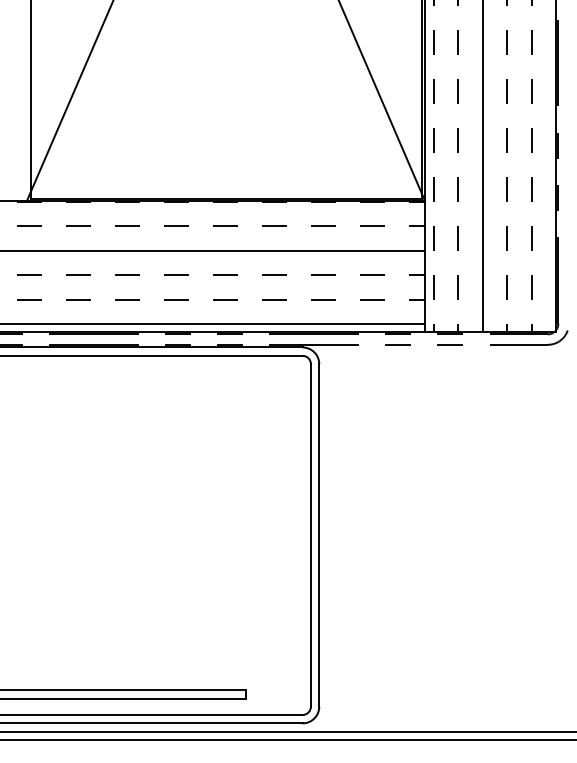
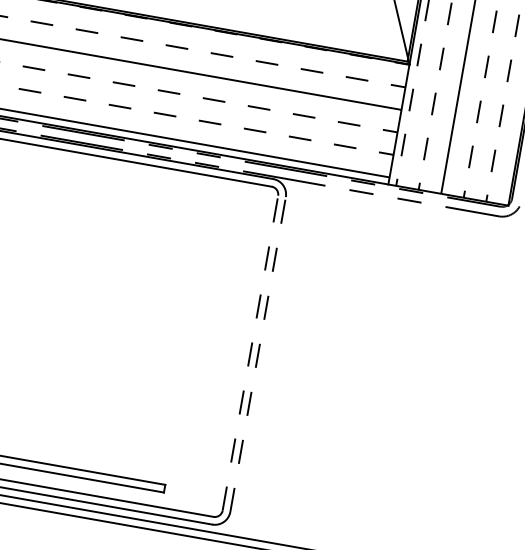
line: (310, 534) -> (250, 352), solid -> dashed
line: (319, 534) -> (258, 353), solid -> dashed

